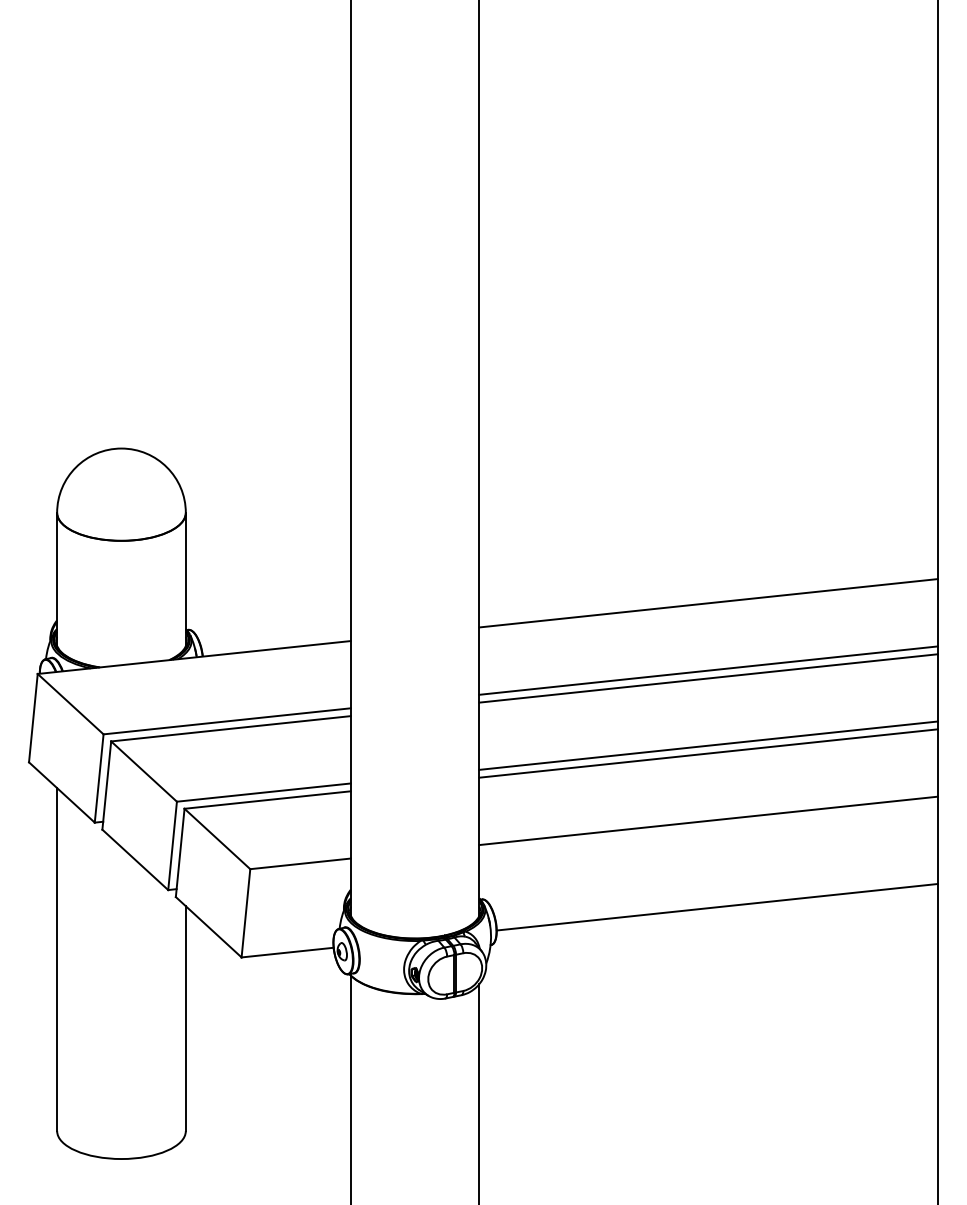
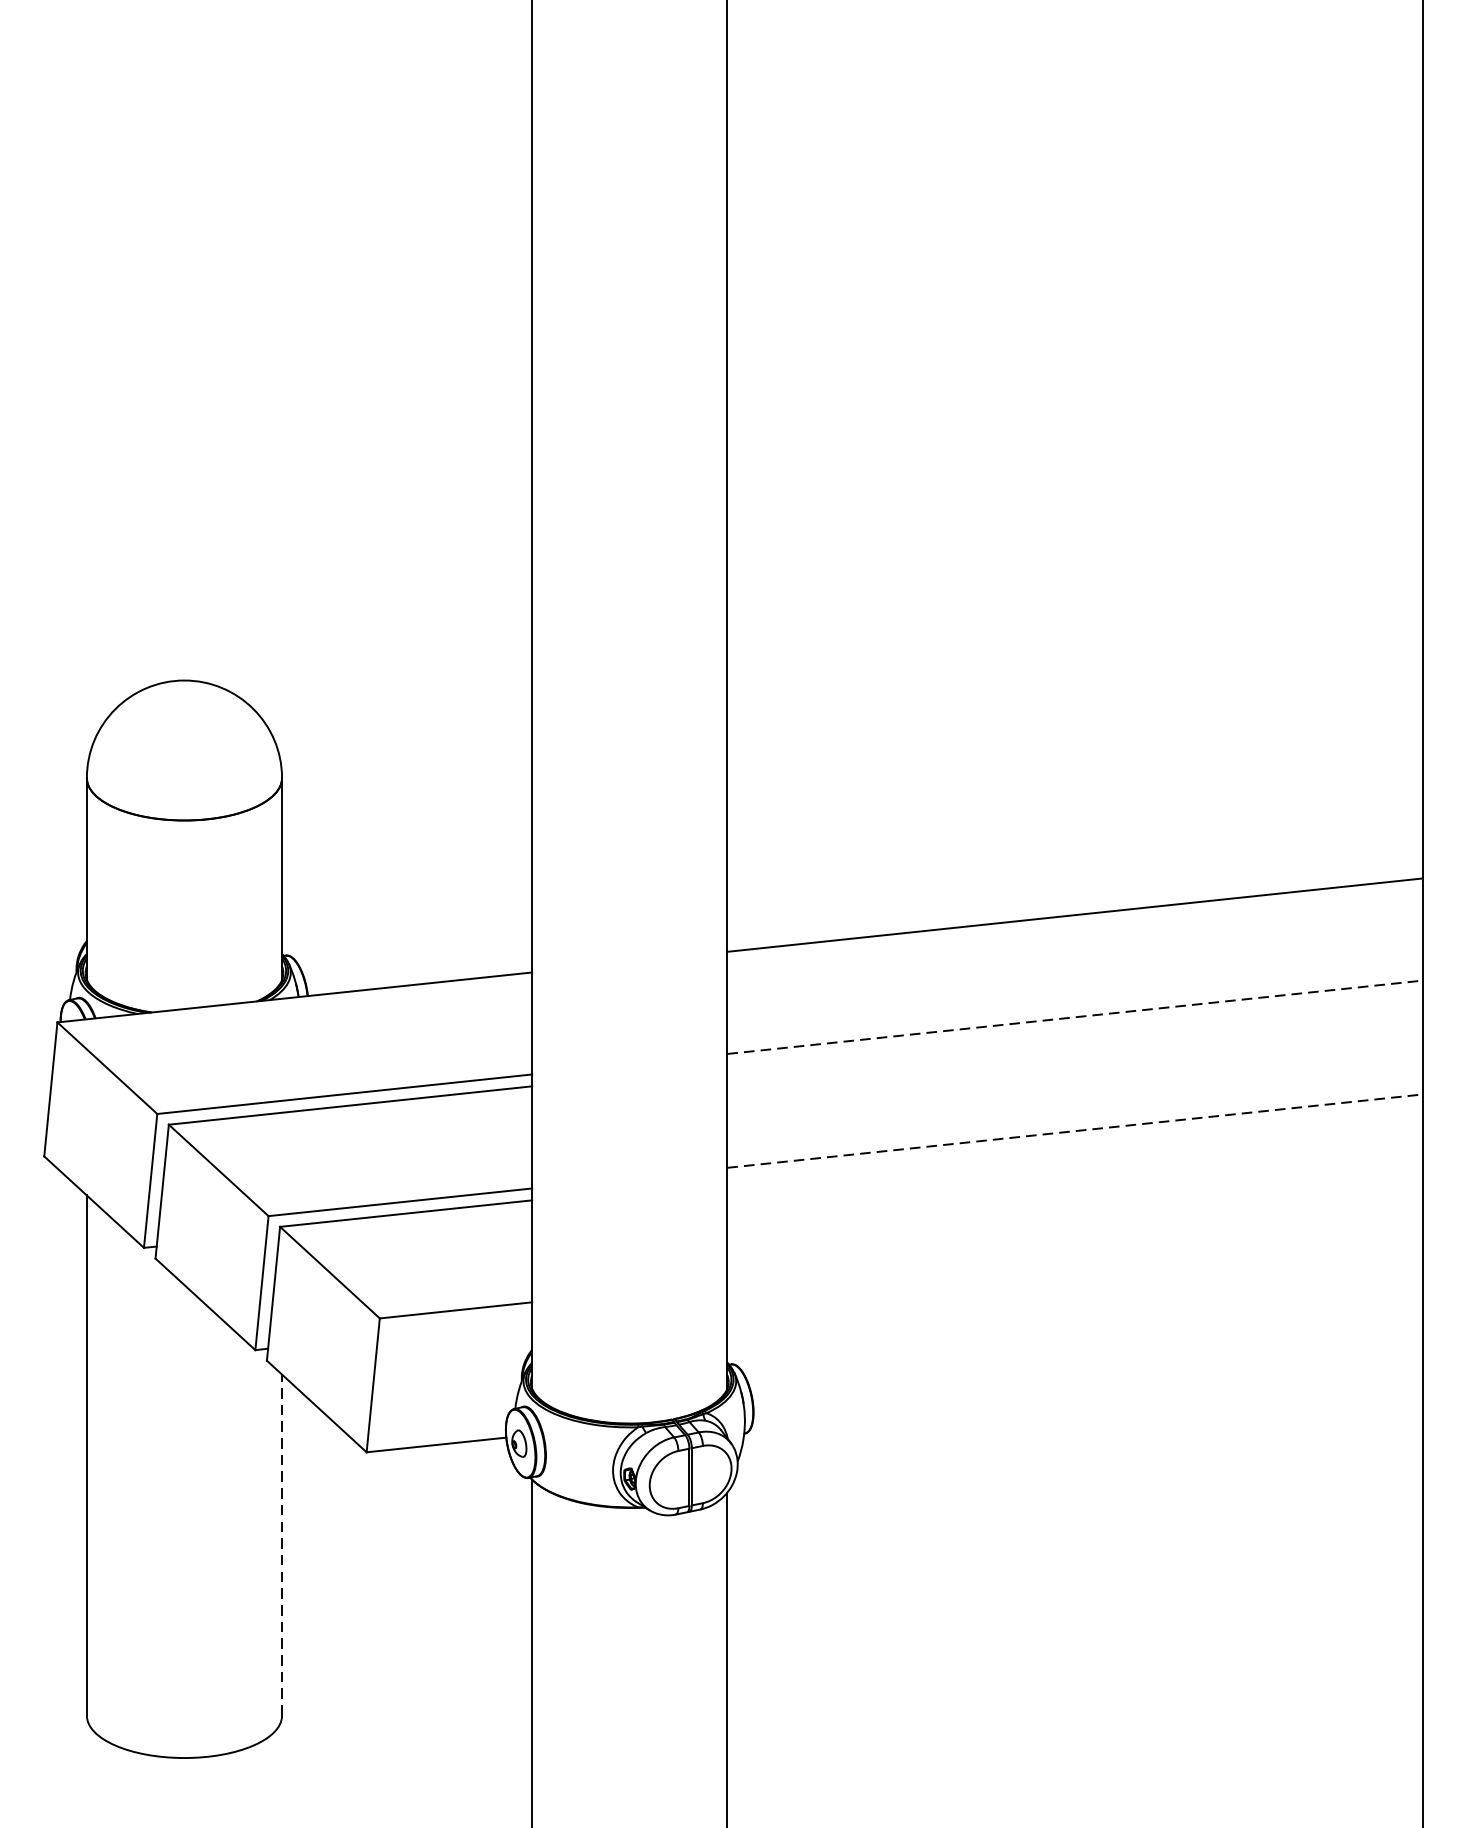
line: (708, 670) -> (1074, 1017), solid -> dashed
line: (708, 678) -> (1074, 1029), removed
line: (708, 745) -> (1074, 1130), solid -> dashed
line: (708, 753) -> (1074, 1143), removed
line: (708, 820) -> (1074, 1244), removed
line: (716, 906) -> (1086, 1375), removed
line: (185, 1018) -> (281, 1544), solid -> dashed

